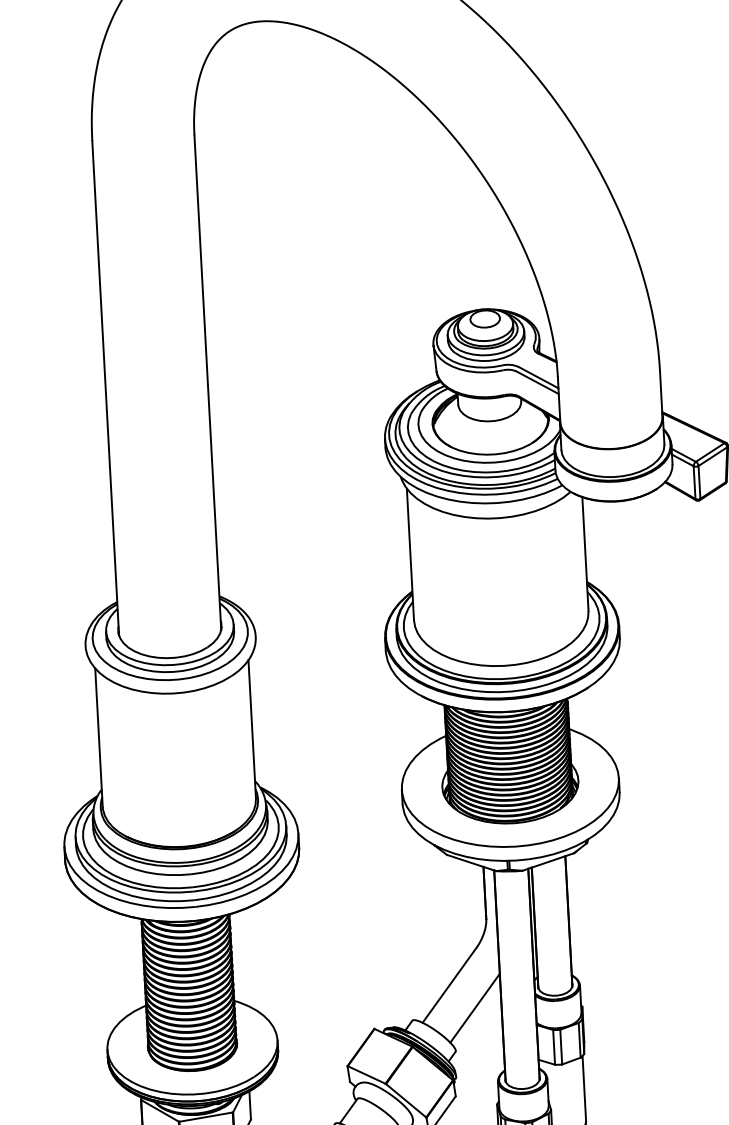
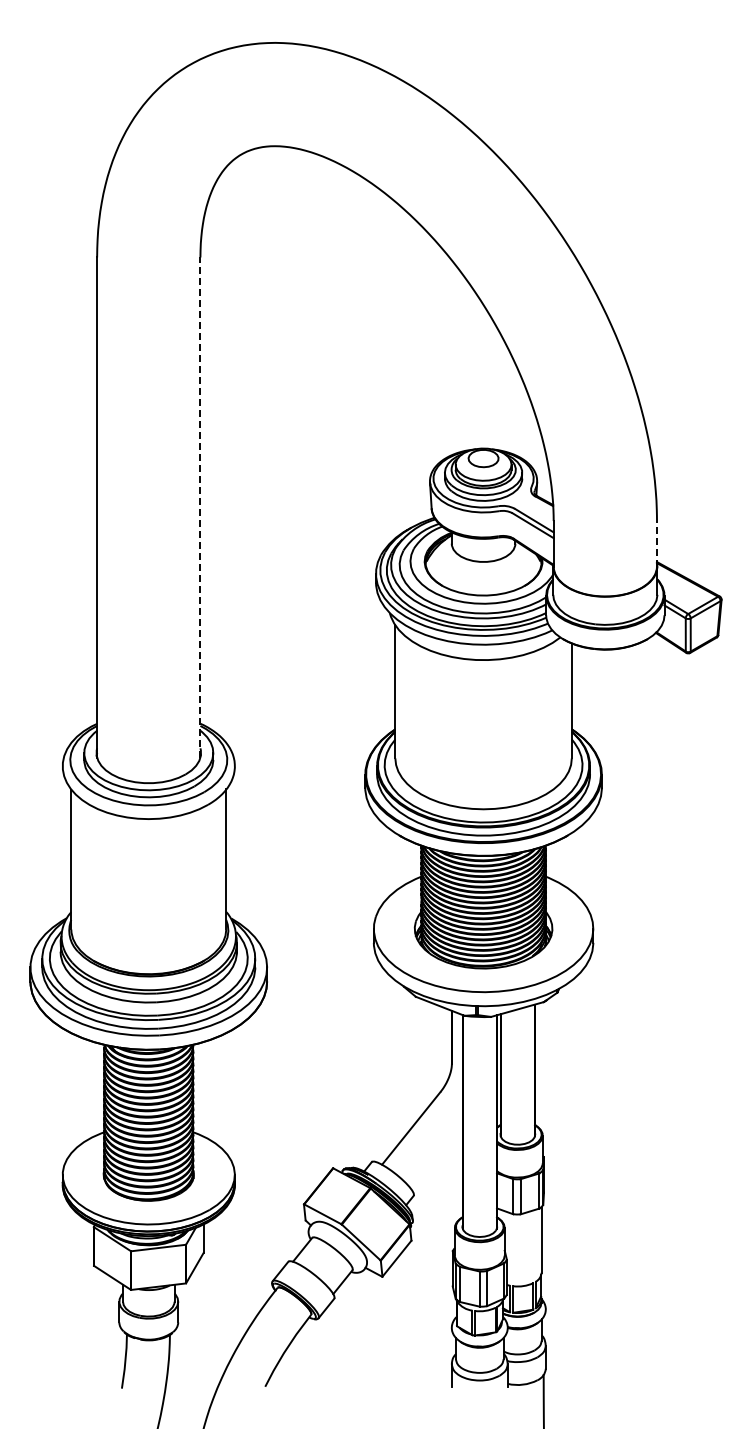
line: (207, 382) -> (200, 507), solid -> dashed
line: (661, 393) -> (657, 543), solid -> dashed
line: (474, 1007) -> (435, 1152), removed

